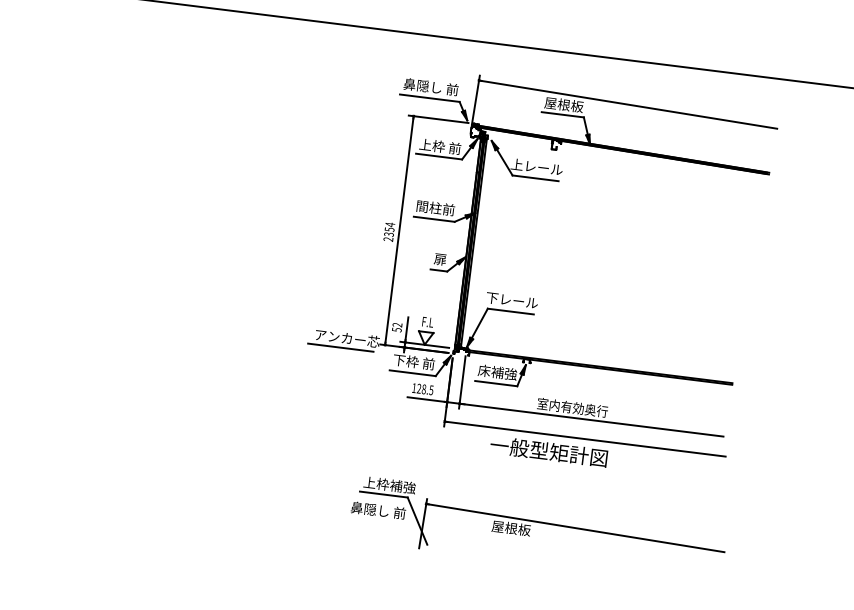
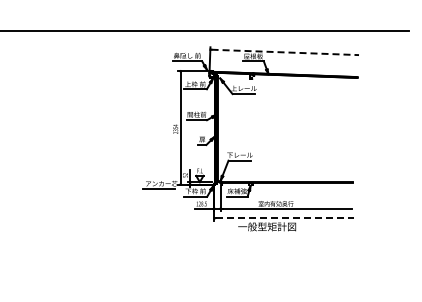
line: (629, 105) -> (285, 52), solid -> dashed
line: (588, 439) -> (285, 218), solid -> dashed
part: (537, 531) -> (266, 266), removed

